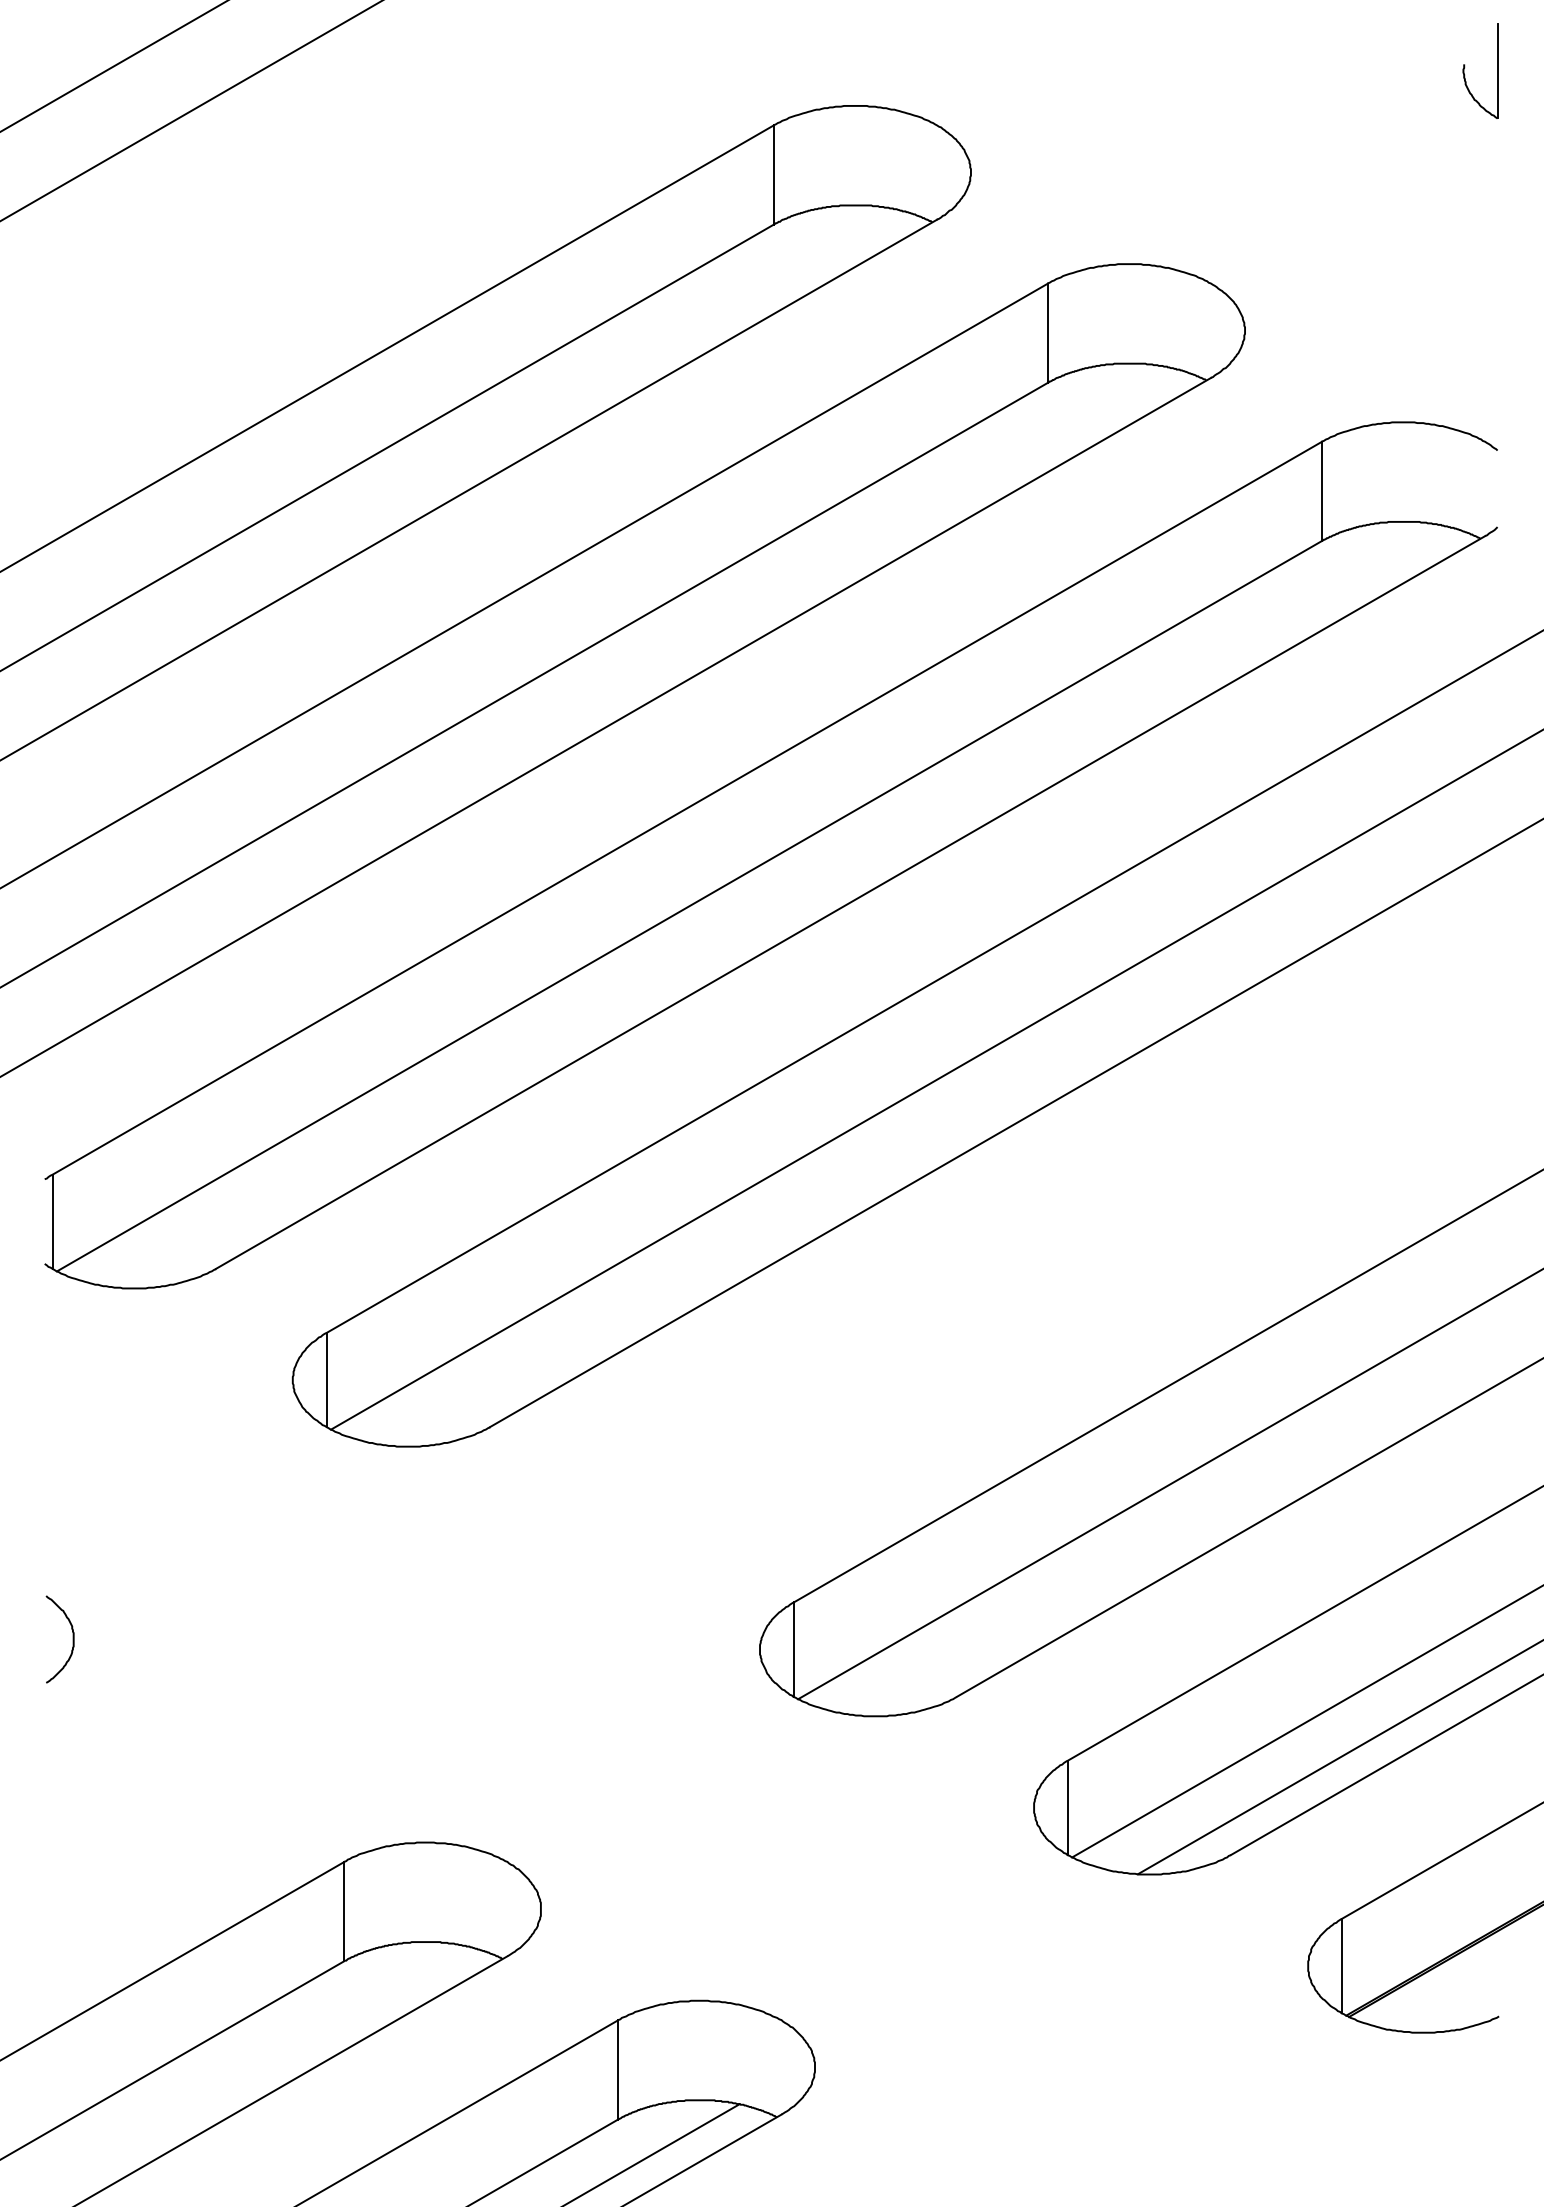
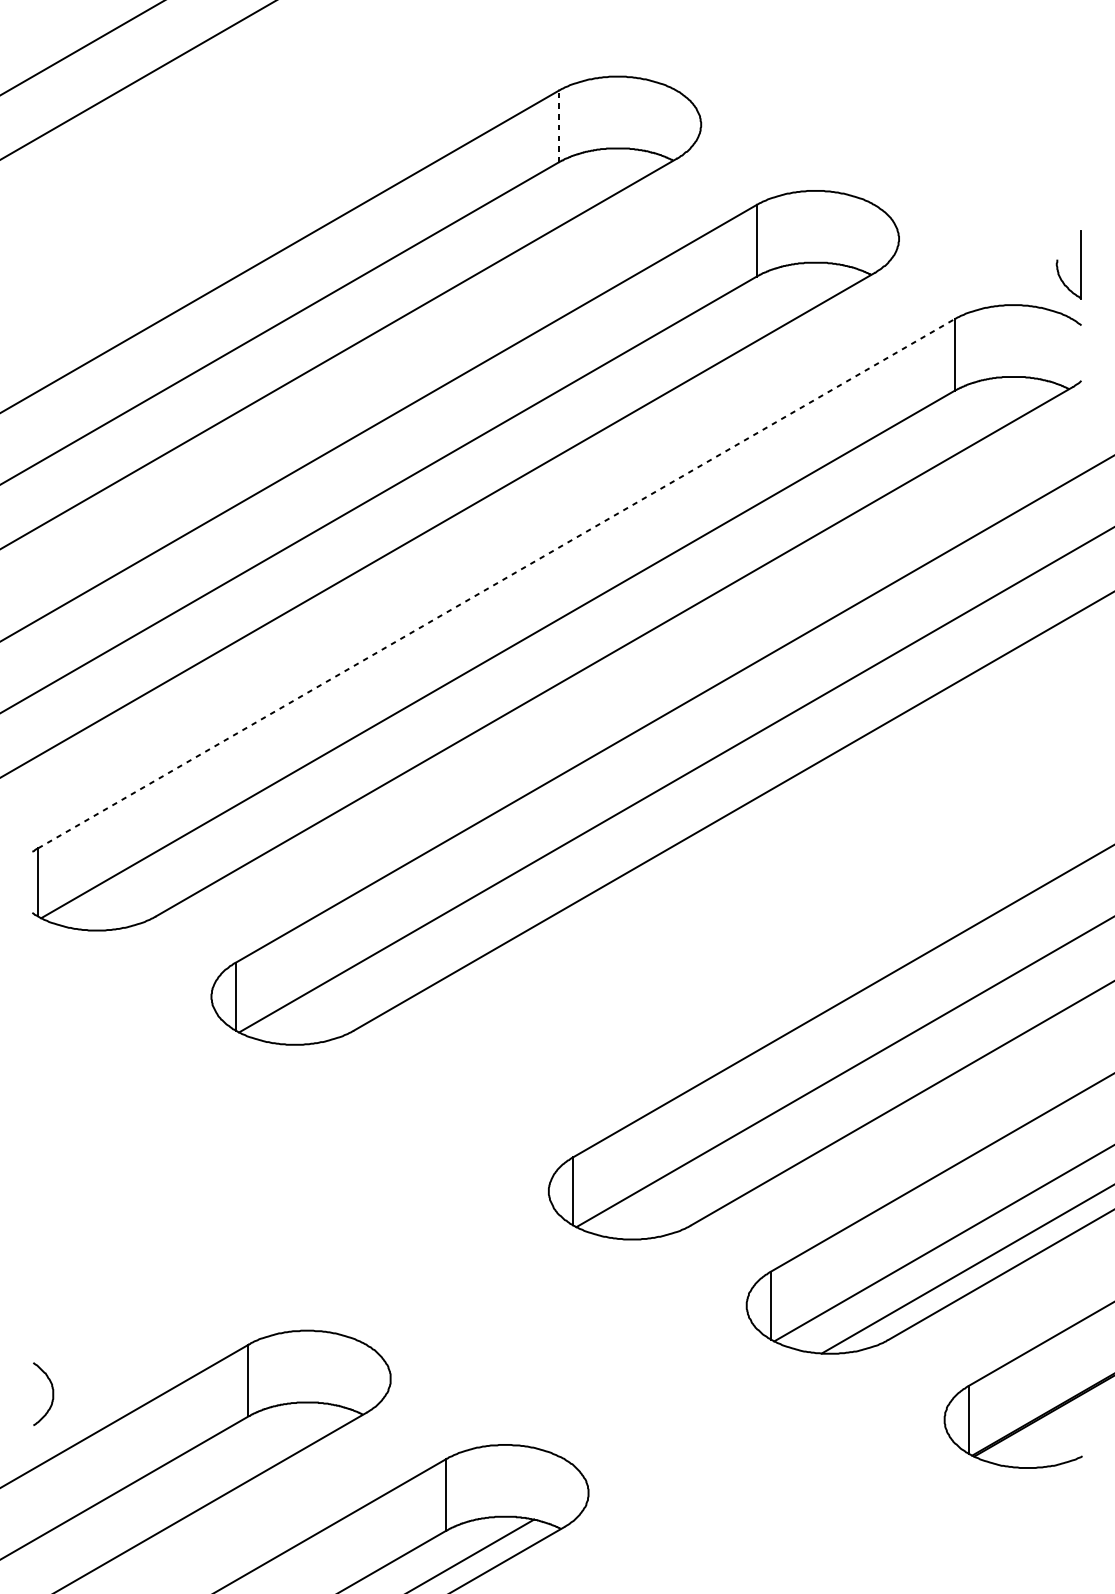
part: (1465, 67) -> (1058, 261), moved
line: (773, 175) -> (558, 126), solid -> dashed
line: (687, 808) -> (496, 583), solid -> dashed
curve: (72, 1639) -> (52, 1394), moved

